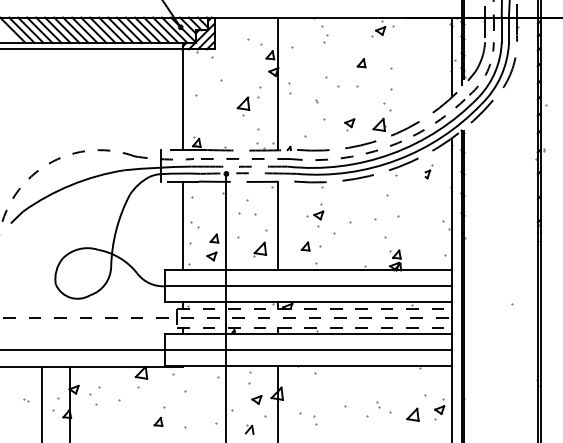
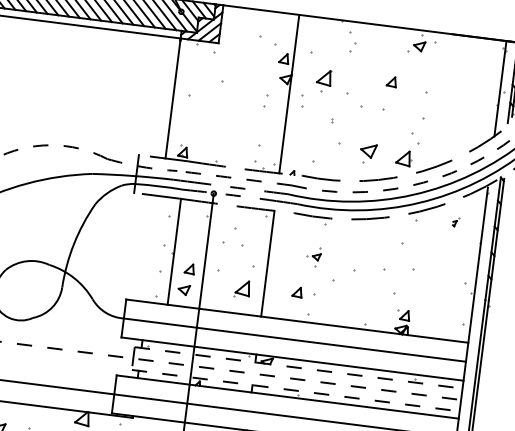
part: (243, 106) -> (323, 80), moved
part: (349, 124) -> (368, 153), size x1.4
part: (428, 171) -> (455, 221), size x0.6
part: (315, 215) -> (313, 256), size x0.7
line: (182, 225) -> (173, 251), moved

